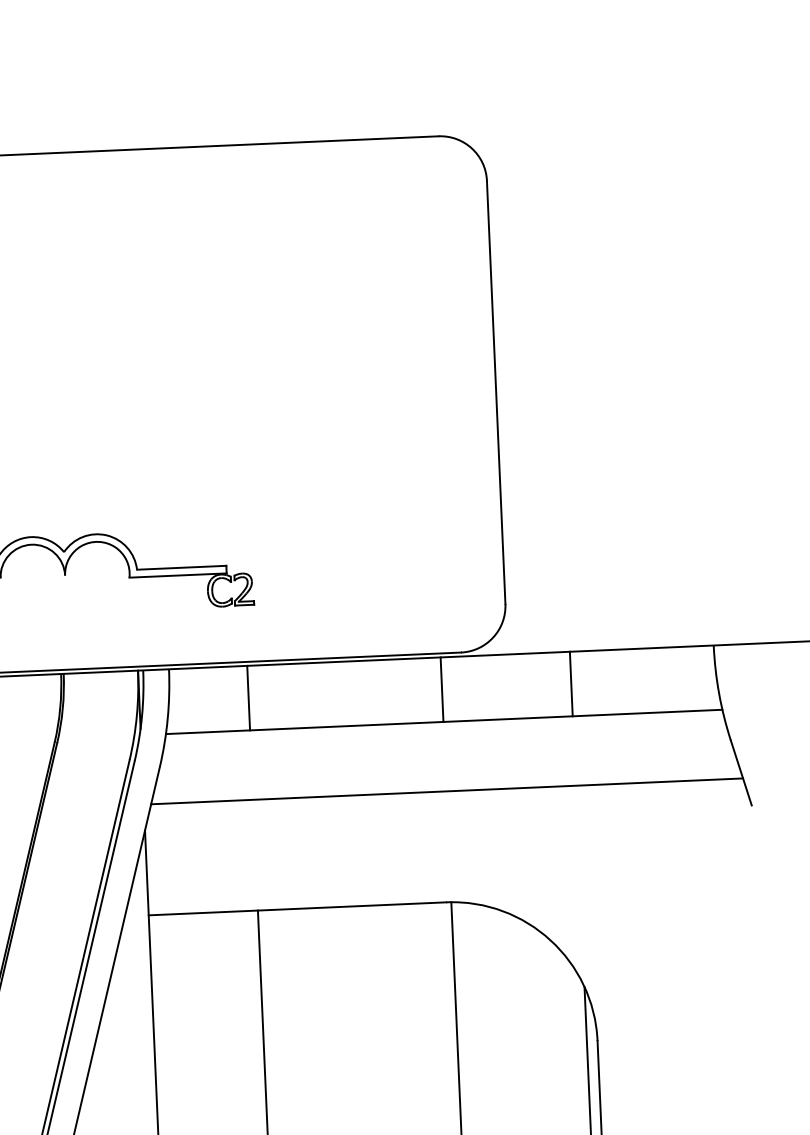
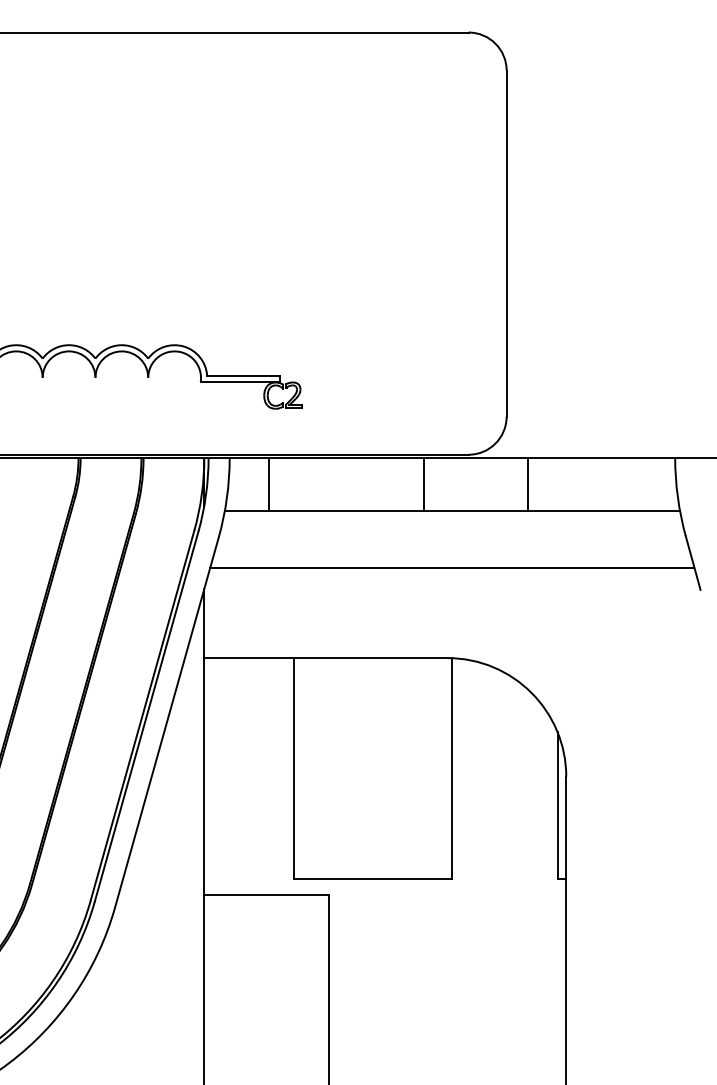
line: (571, 684) -> (527, 484), moved
line: (441, 689) -> (423, 484), moved
line: (248, 698) -> (268, 484), moved

